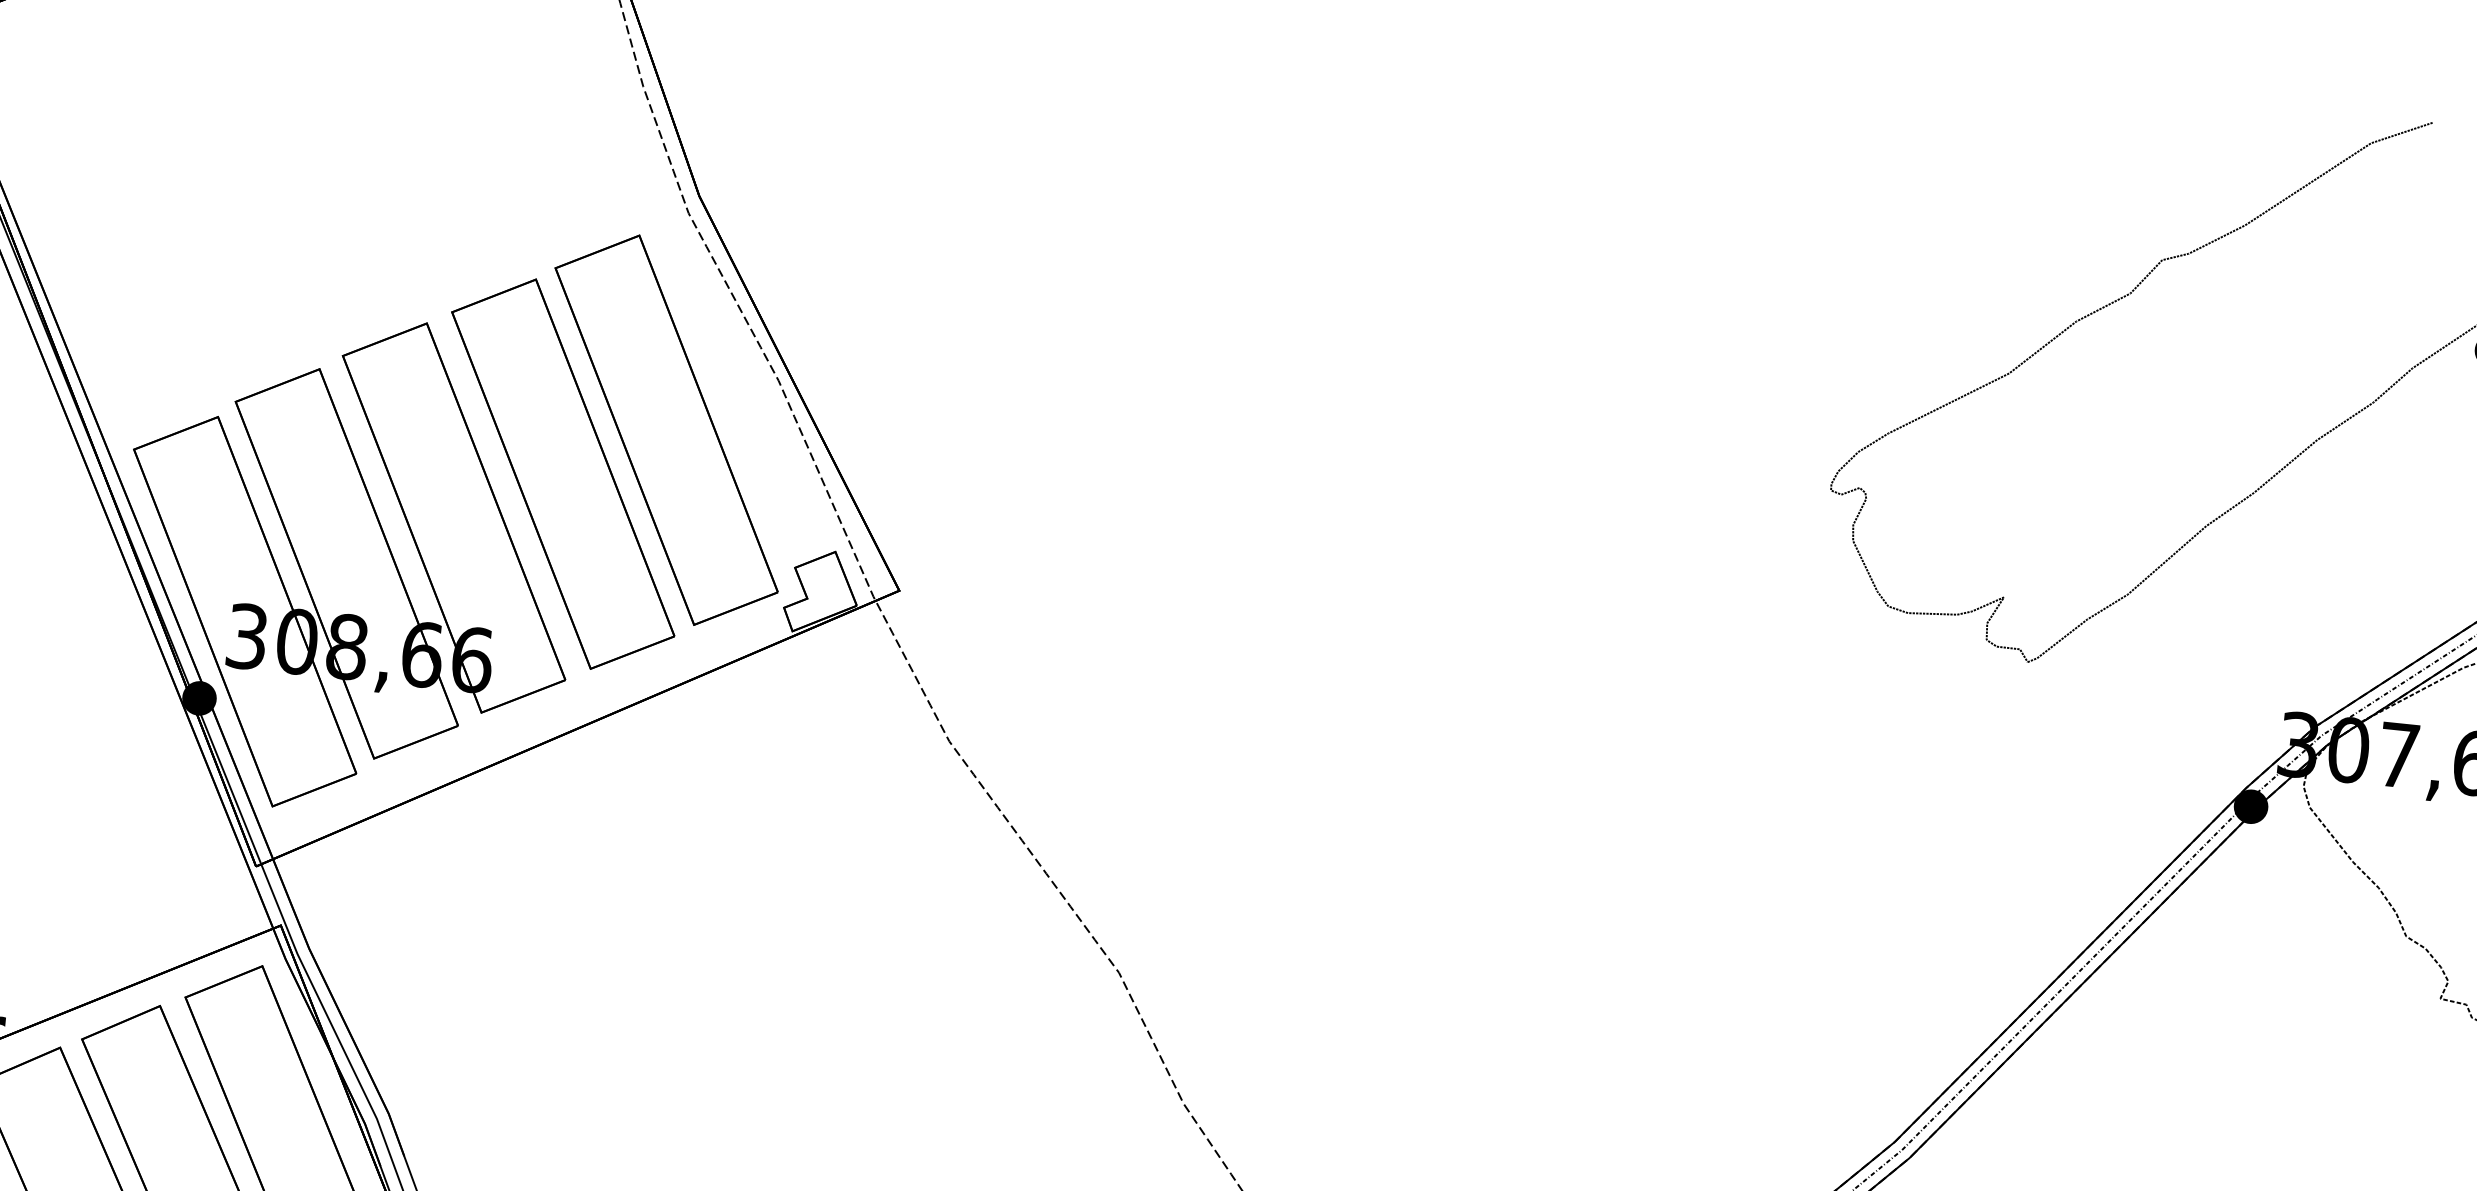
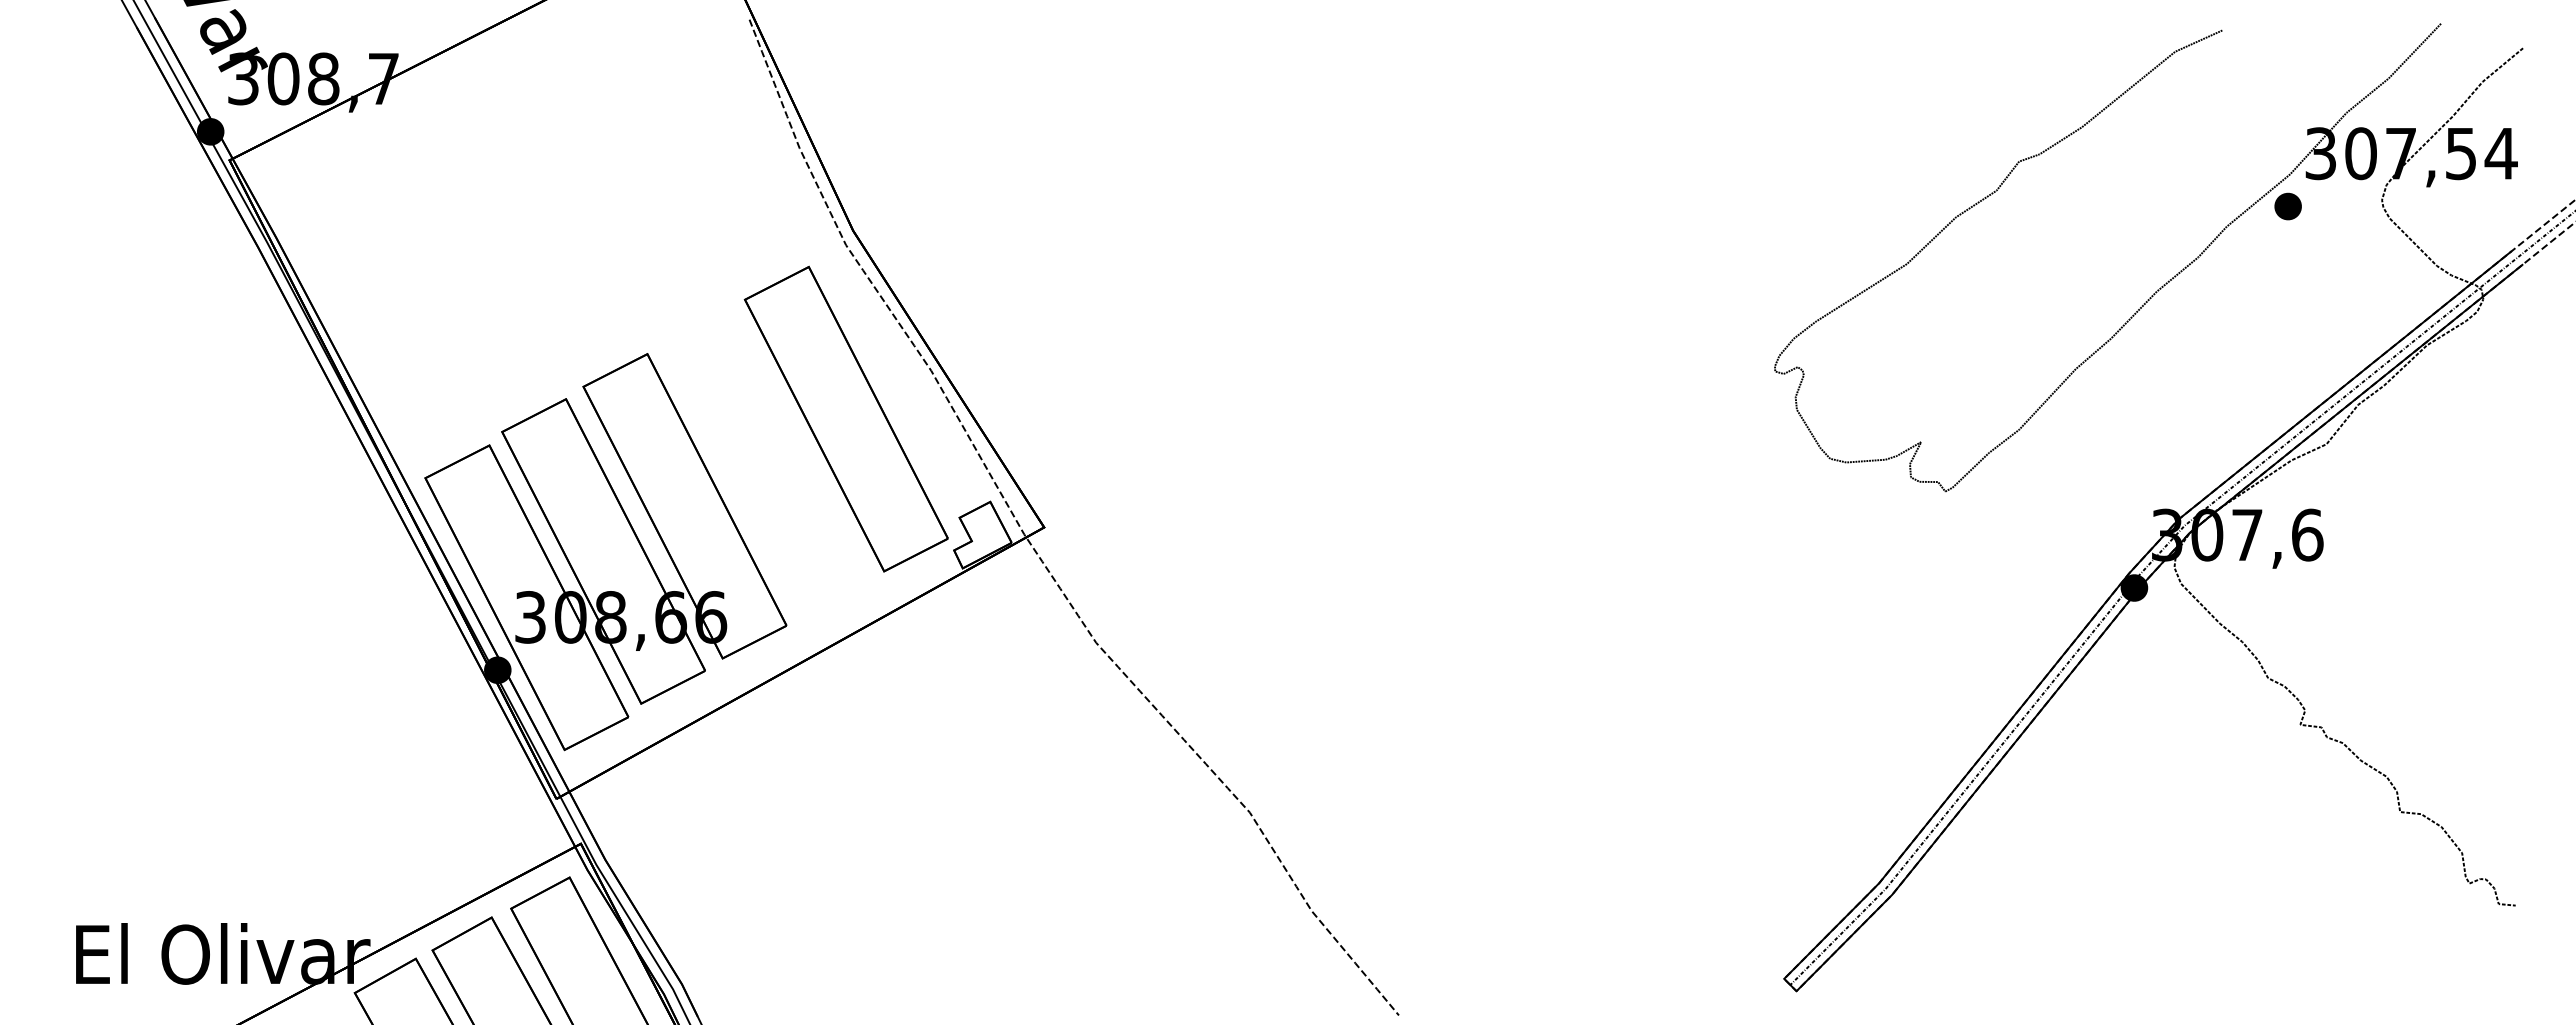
part: (562, 474) -> (767, 462), removed

